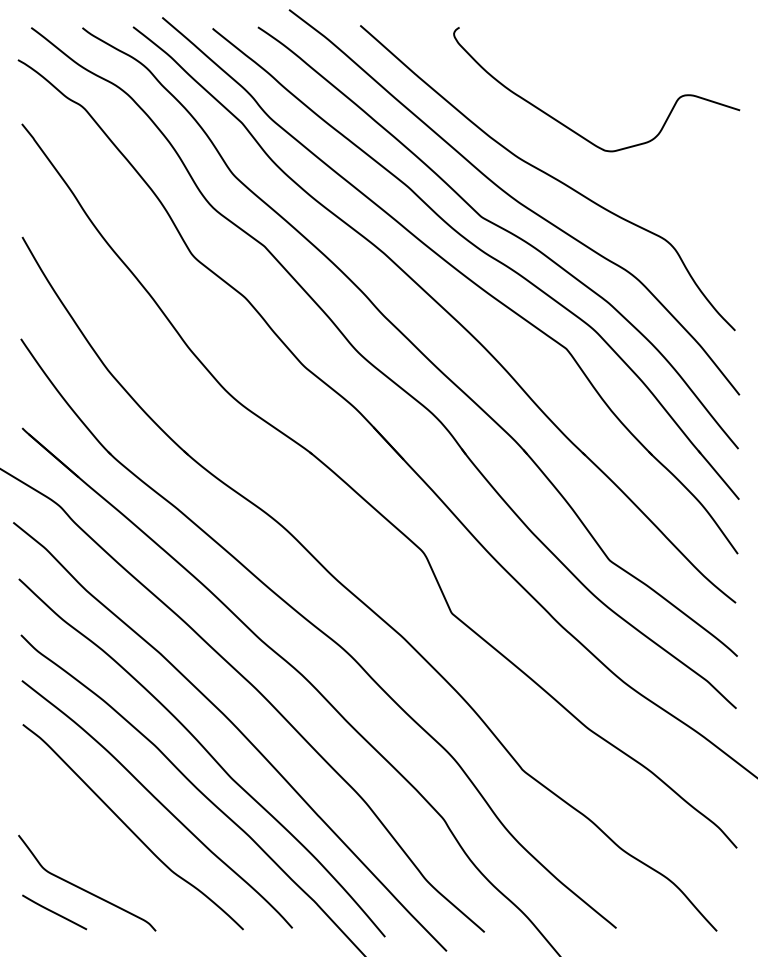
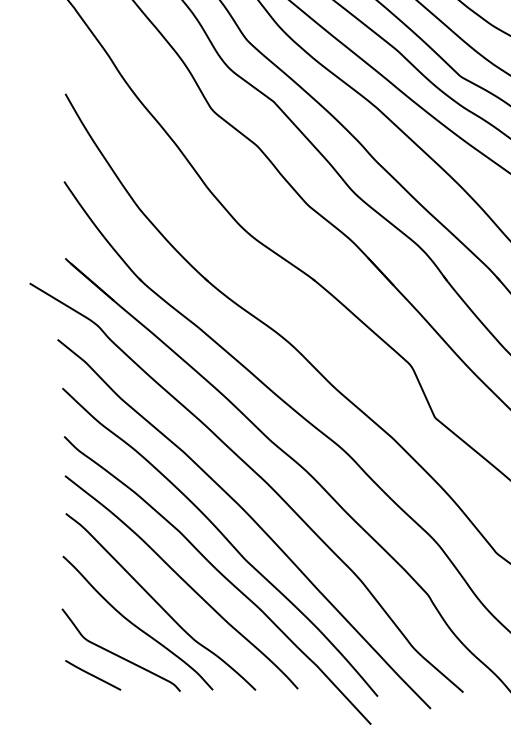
curve: (103, 853) -> (135, 624), added

